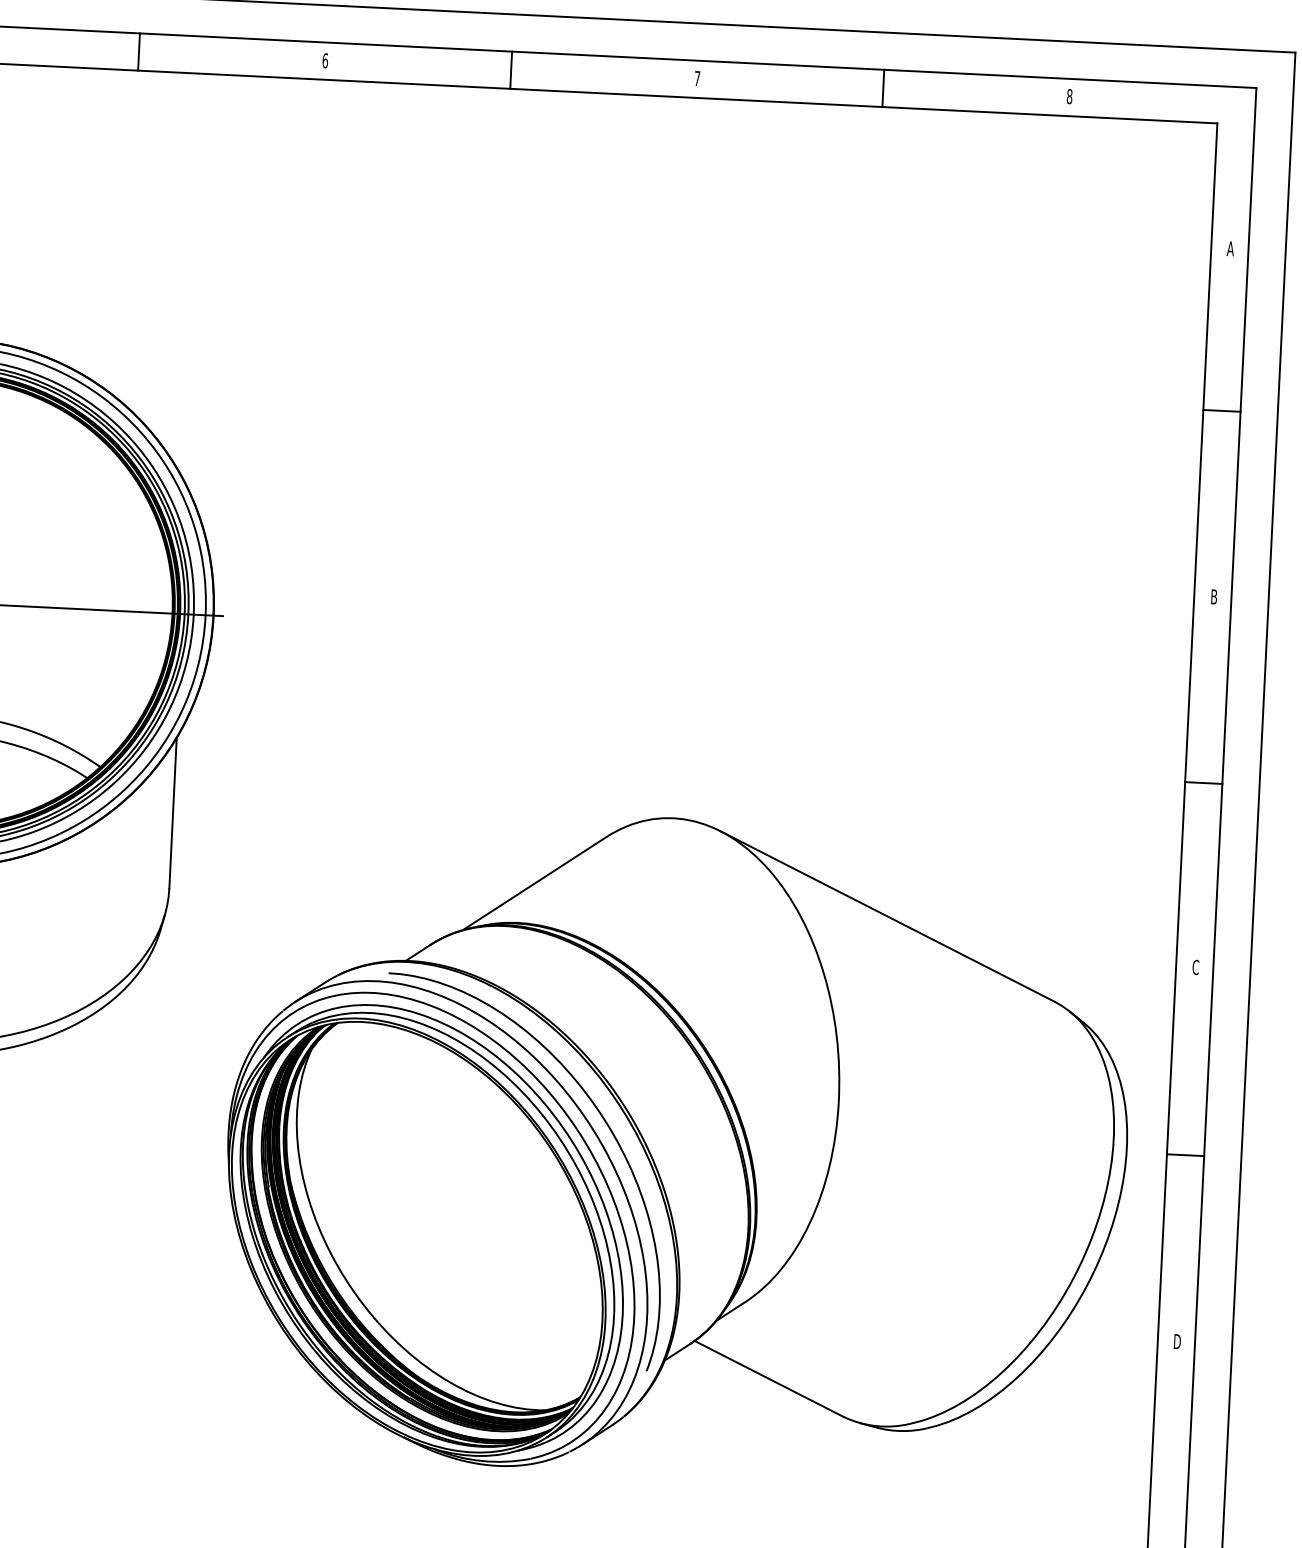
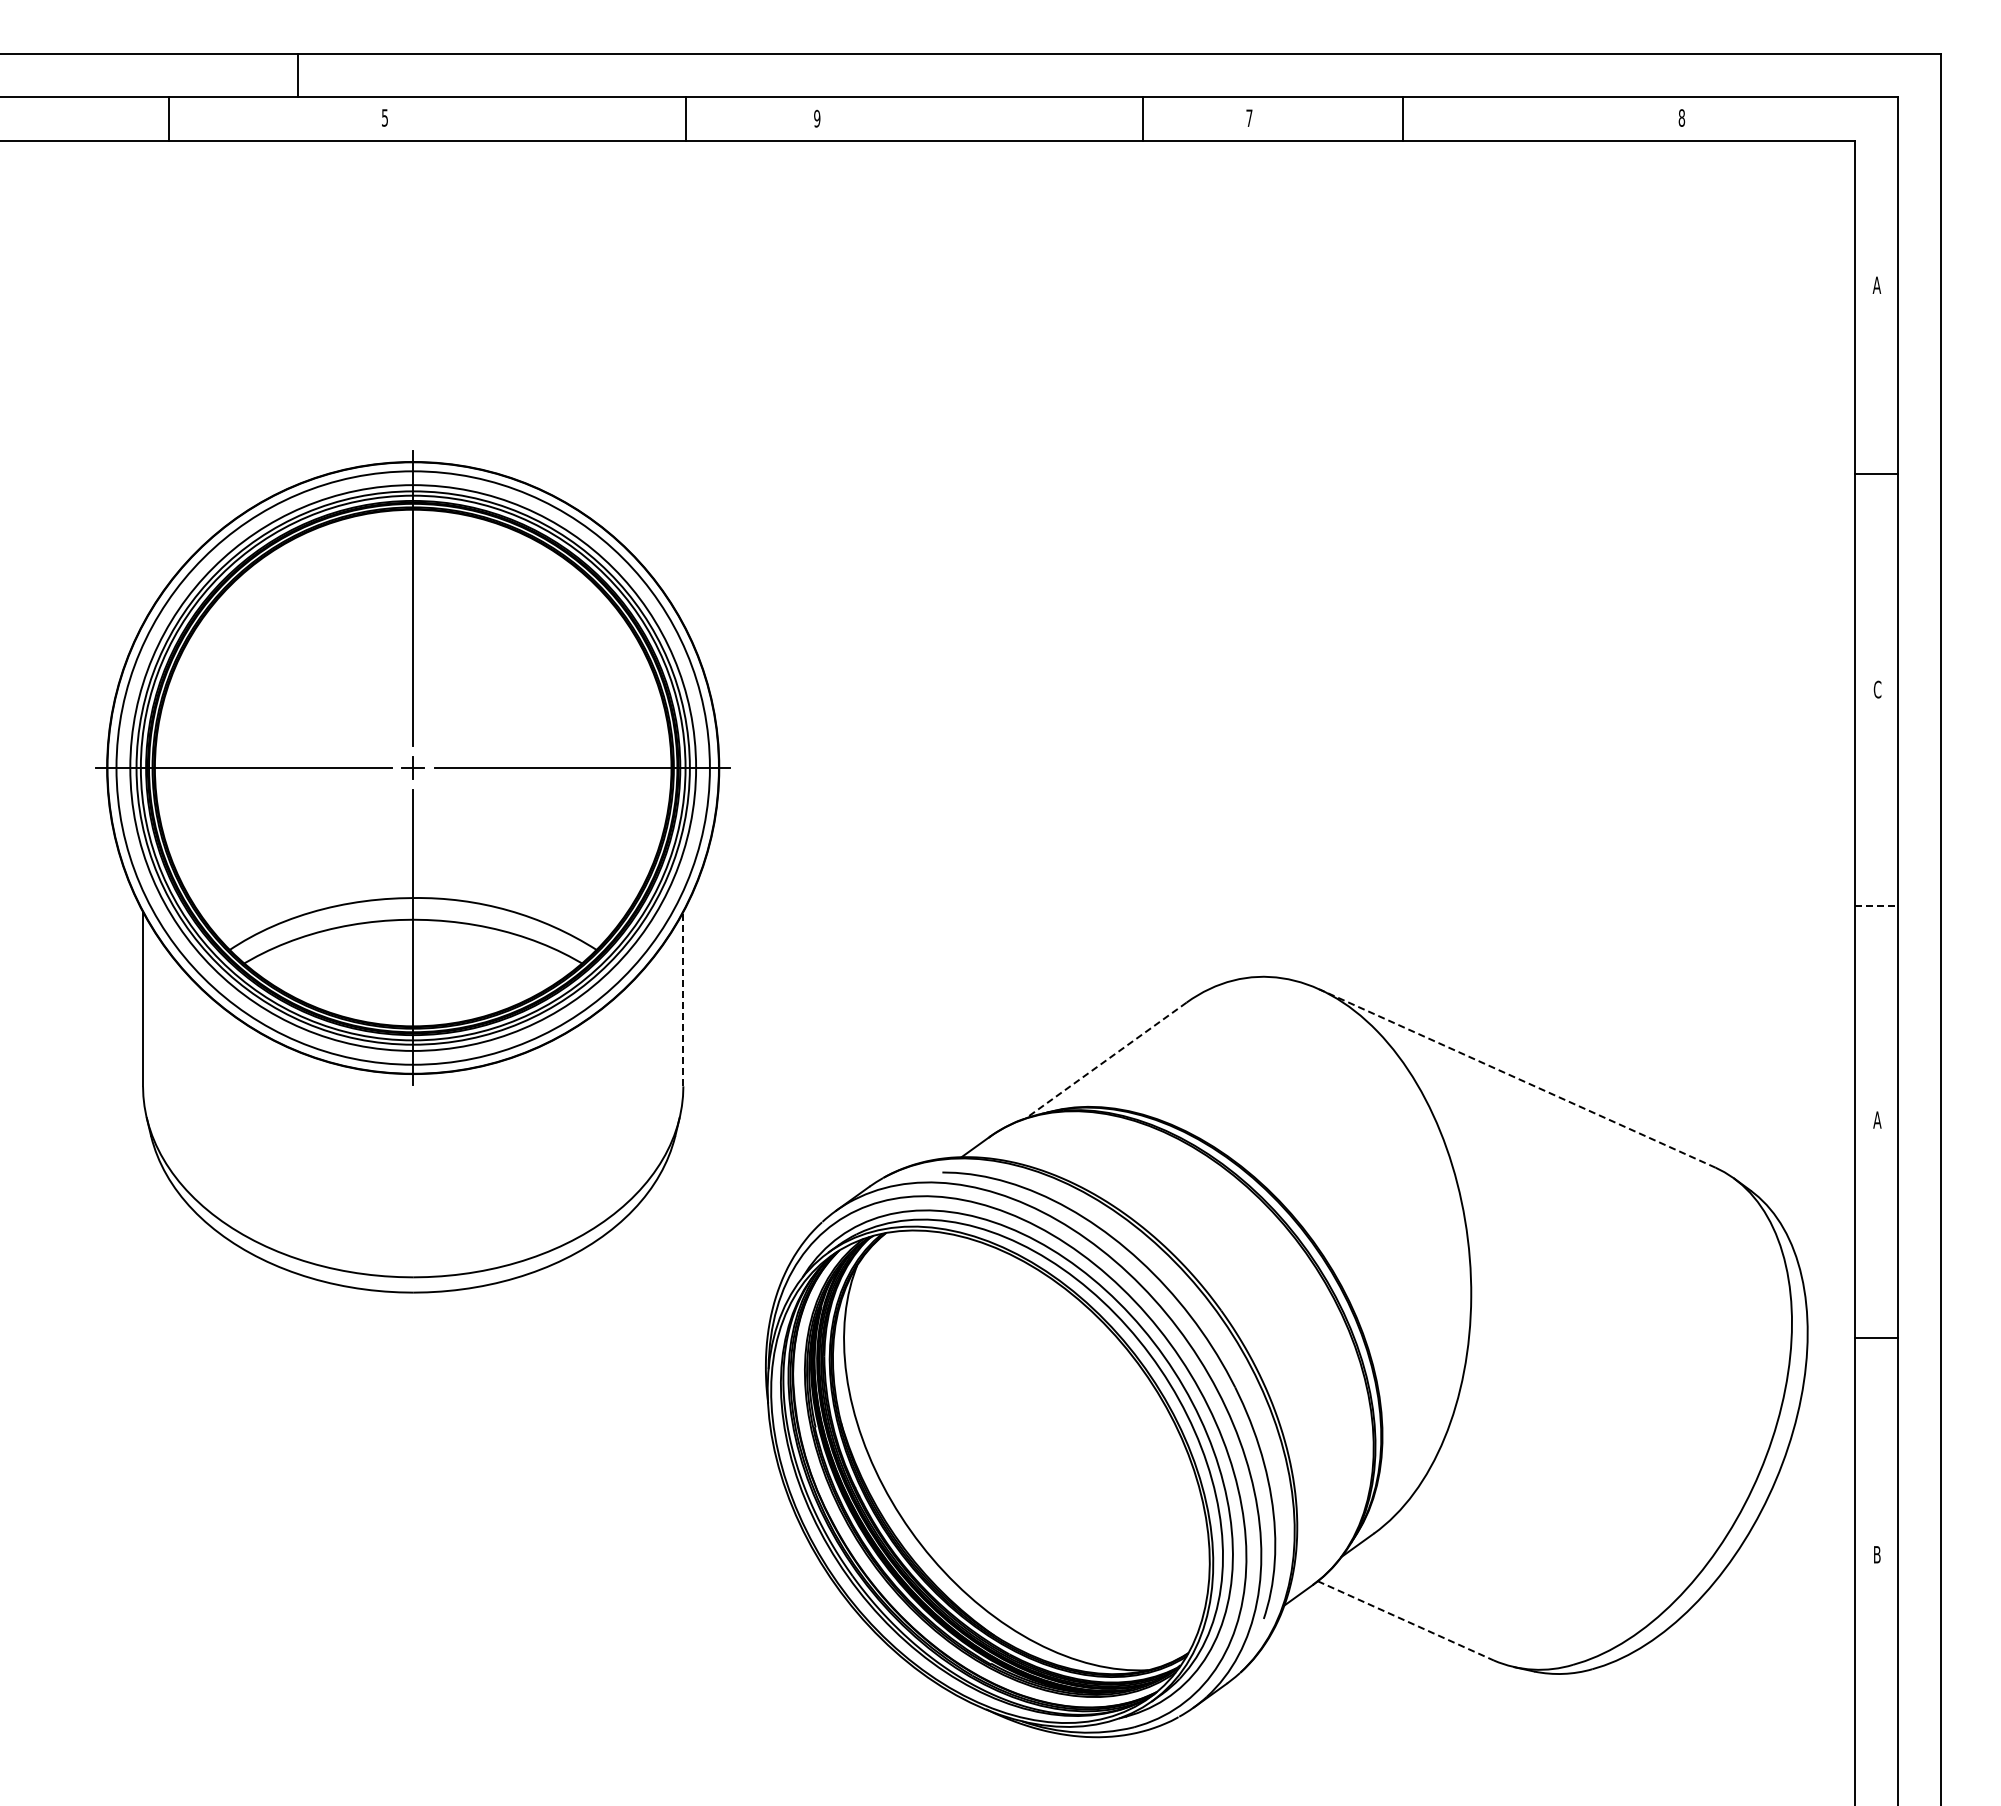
line: (138, 51) -> (685, 118), moved
text: (325, 60) -> (817, 118), 6 -> 9
line: (511, 69) -> (1143, 118), moved
line: (883, 87) -> (1403, 118), moved
text: (1214, 596) -> (1877, 689), B -> C
line: (1204, 782) -> (1876, 905), solid -> dashed
line: (173, 812) -> (683, 998), solid -> dashed
line: (533, 883) -> (1105, 1060), solid -> dashed
line: (886, 916) -> (1516, 1078), solid -> dashed
text: (1195, 966) -> (1877, 1119), C -> A
text: (1177, 1341) -> (1877, 1554), D -> B
line: (768, 1378) -> (1405, 1620), solid -> dashed

